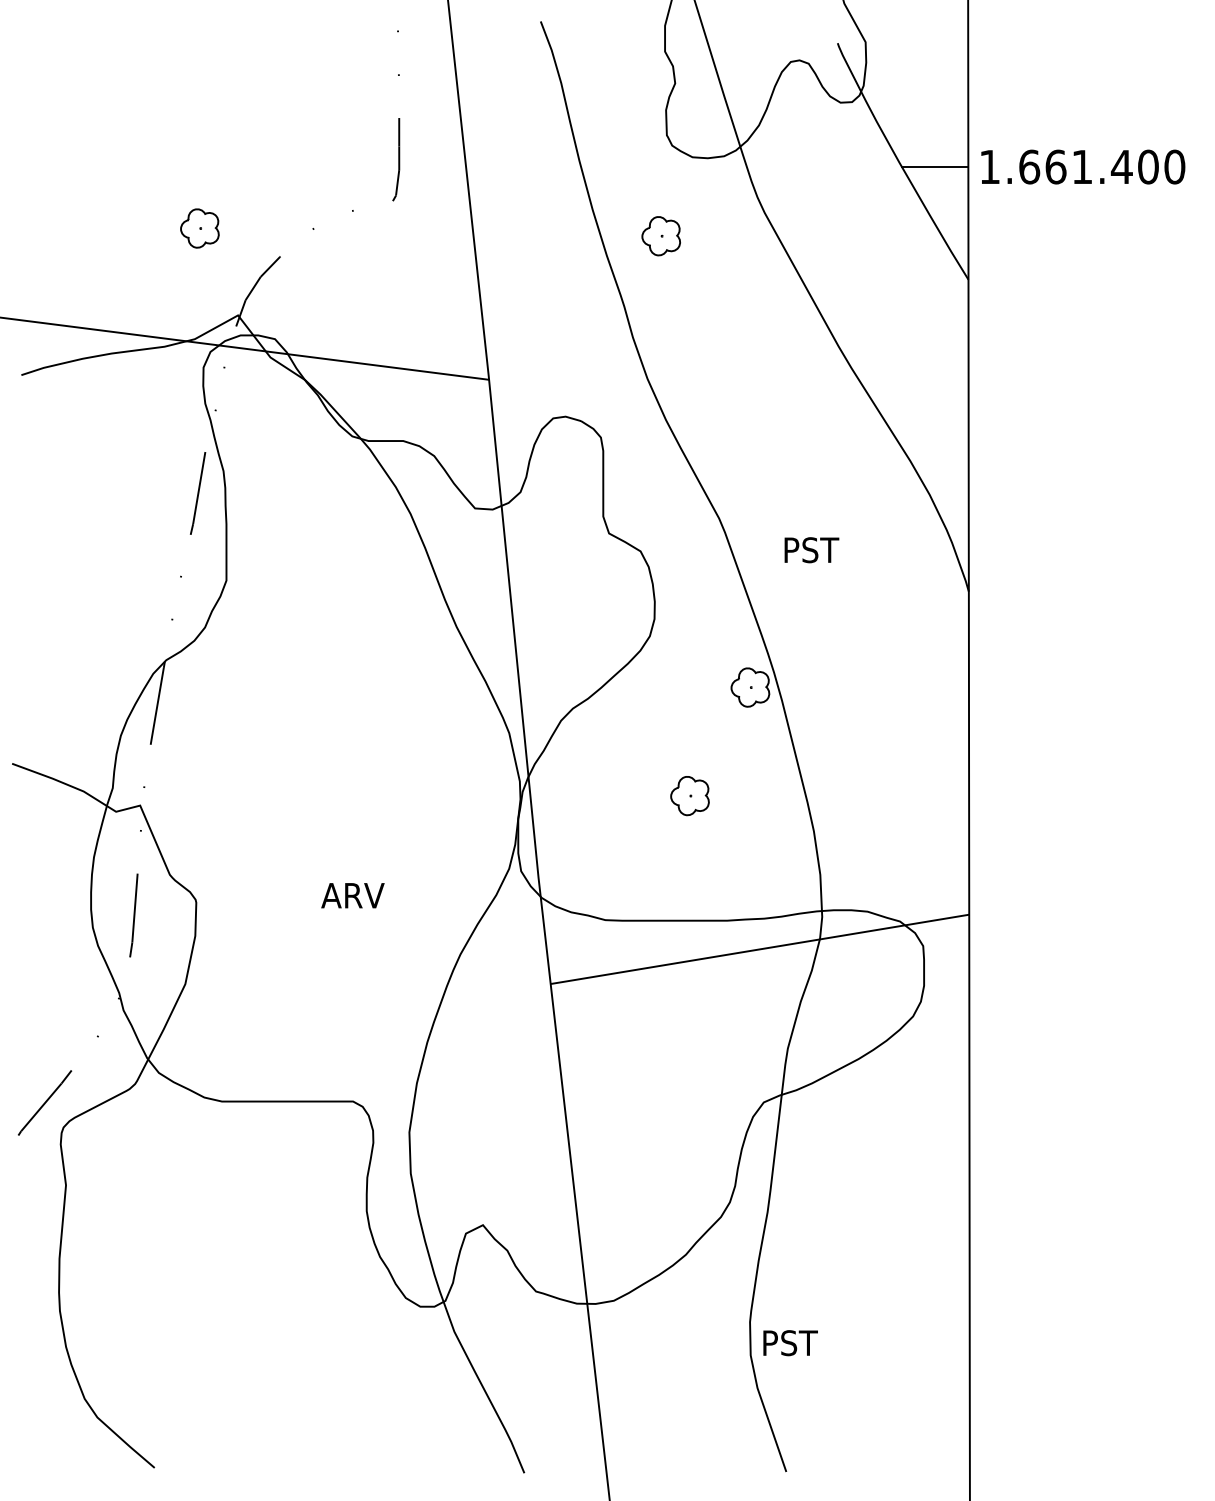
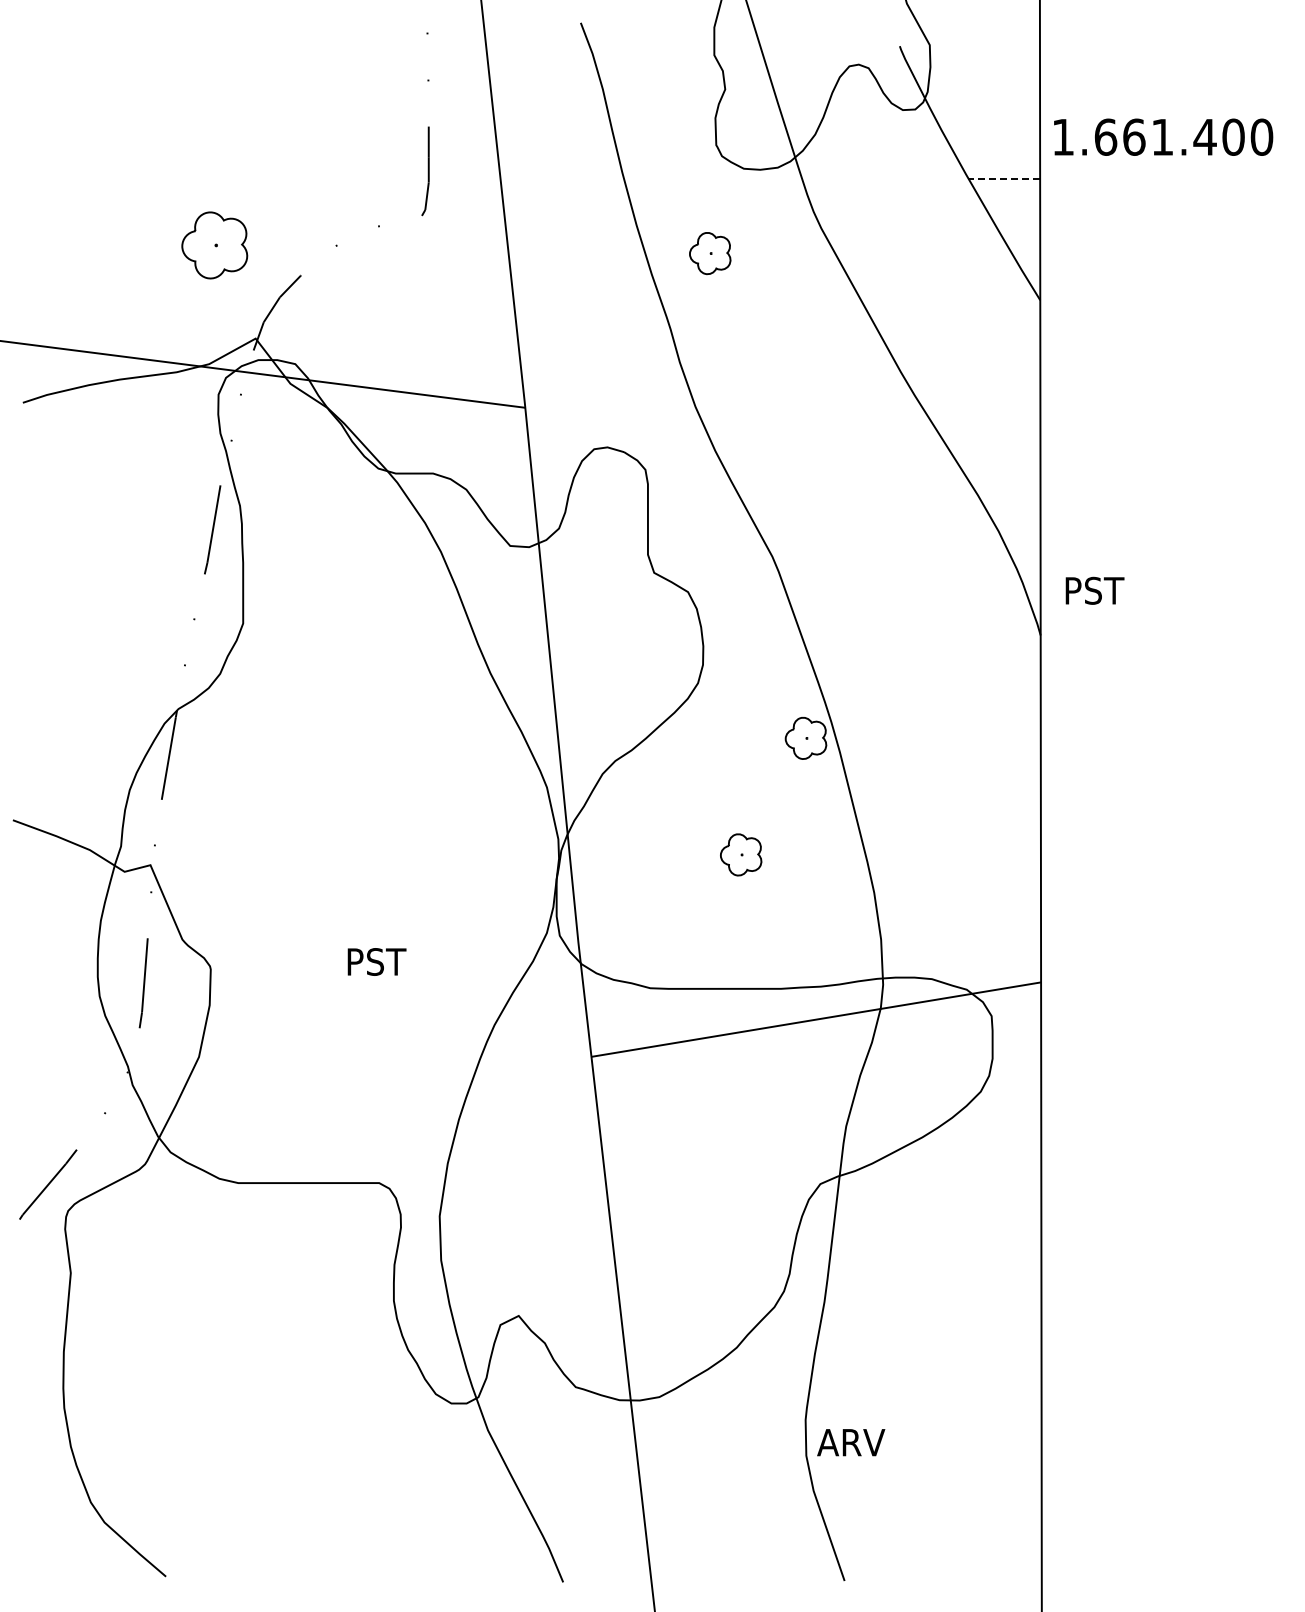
text: (1083, 166) -> (1163, 136), moved
line: (934, 167) -> (1003, 179), solid -> dashed
part: (199, 227) -> (214, 244), size x1.6
text: (811, 549) -> (1094, 590), moved
text: (353, 895) -> (379, 961), ARV -> PST
text: (792, 1343) -> (851, 1442), PST -> ARV

